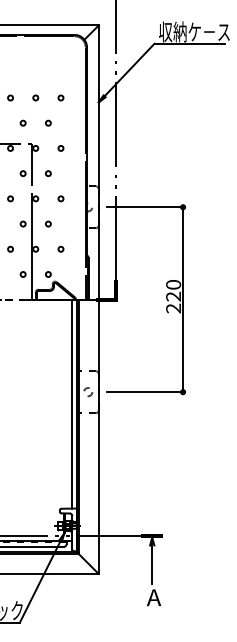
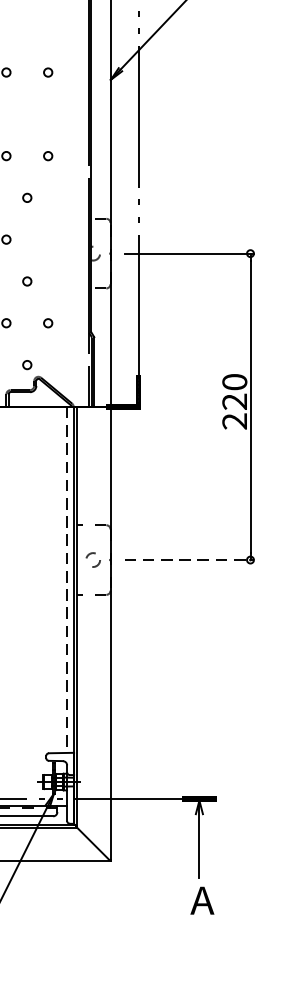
circle: (48, 122) -> (27, 113), removed
circle: (60, 198) -> (47, 239), removed
line: (146, 392) -> (189, 560), solid -> dashed
line: (72, 404) -> (67, 580), solid -> dashed

